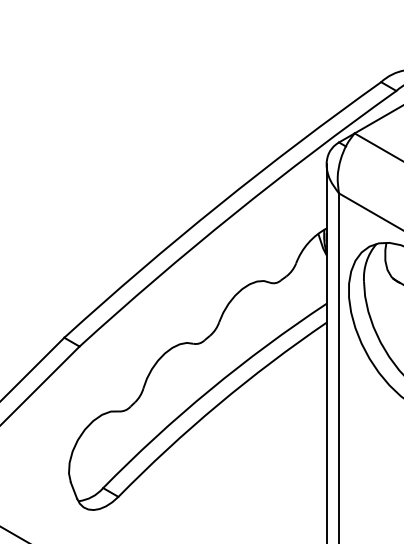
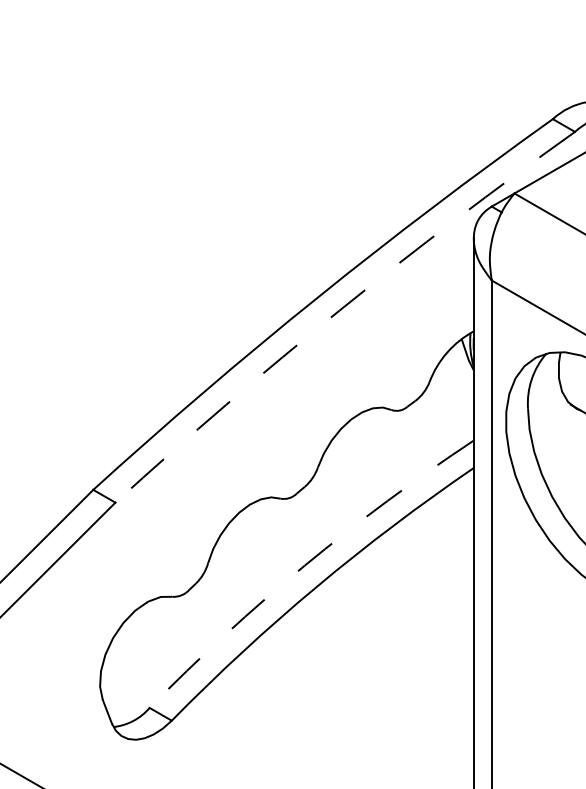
arc: (234, 214) -> (340, 311), solid -> dashed
arc: (210, 390) -> (305, 566), solid -> dashed

